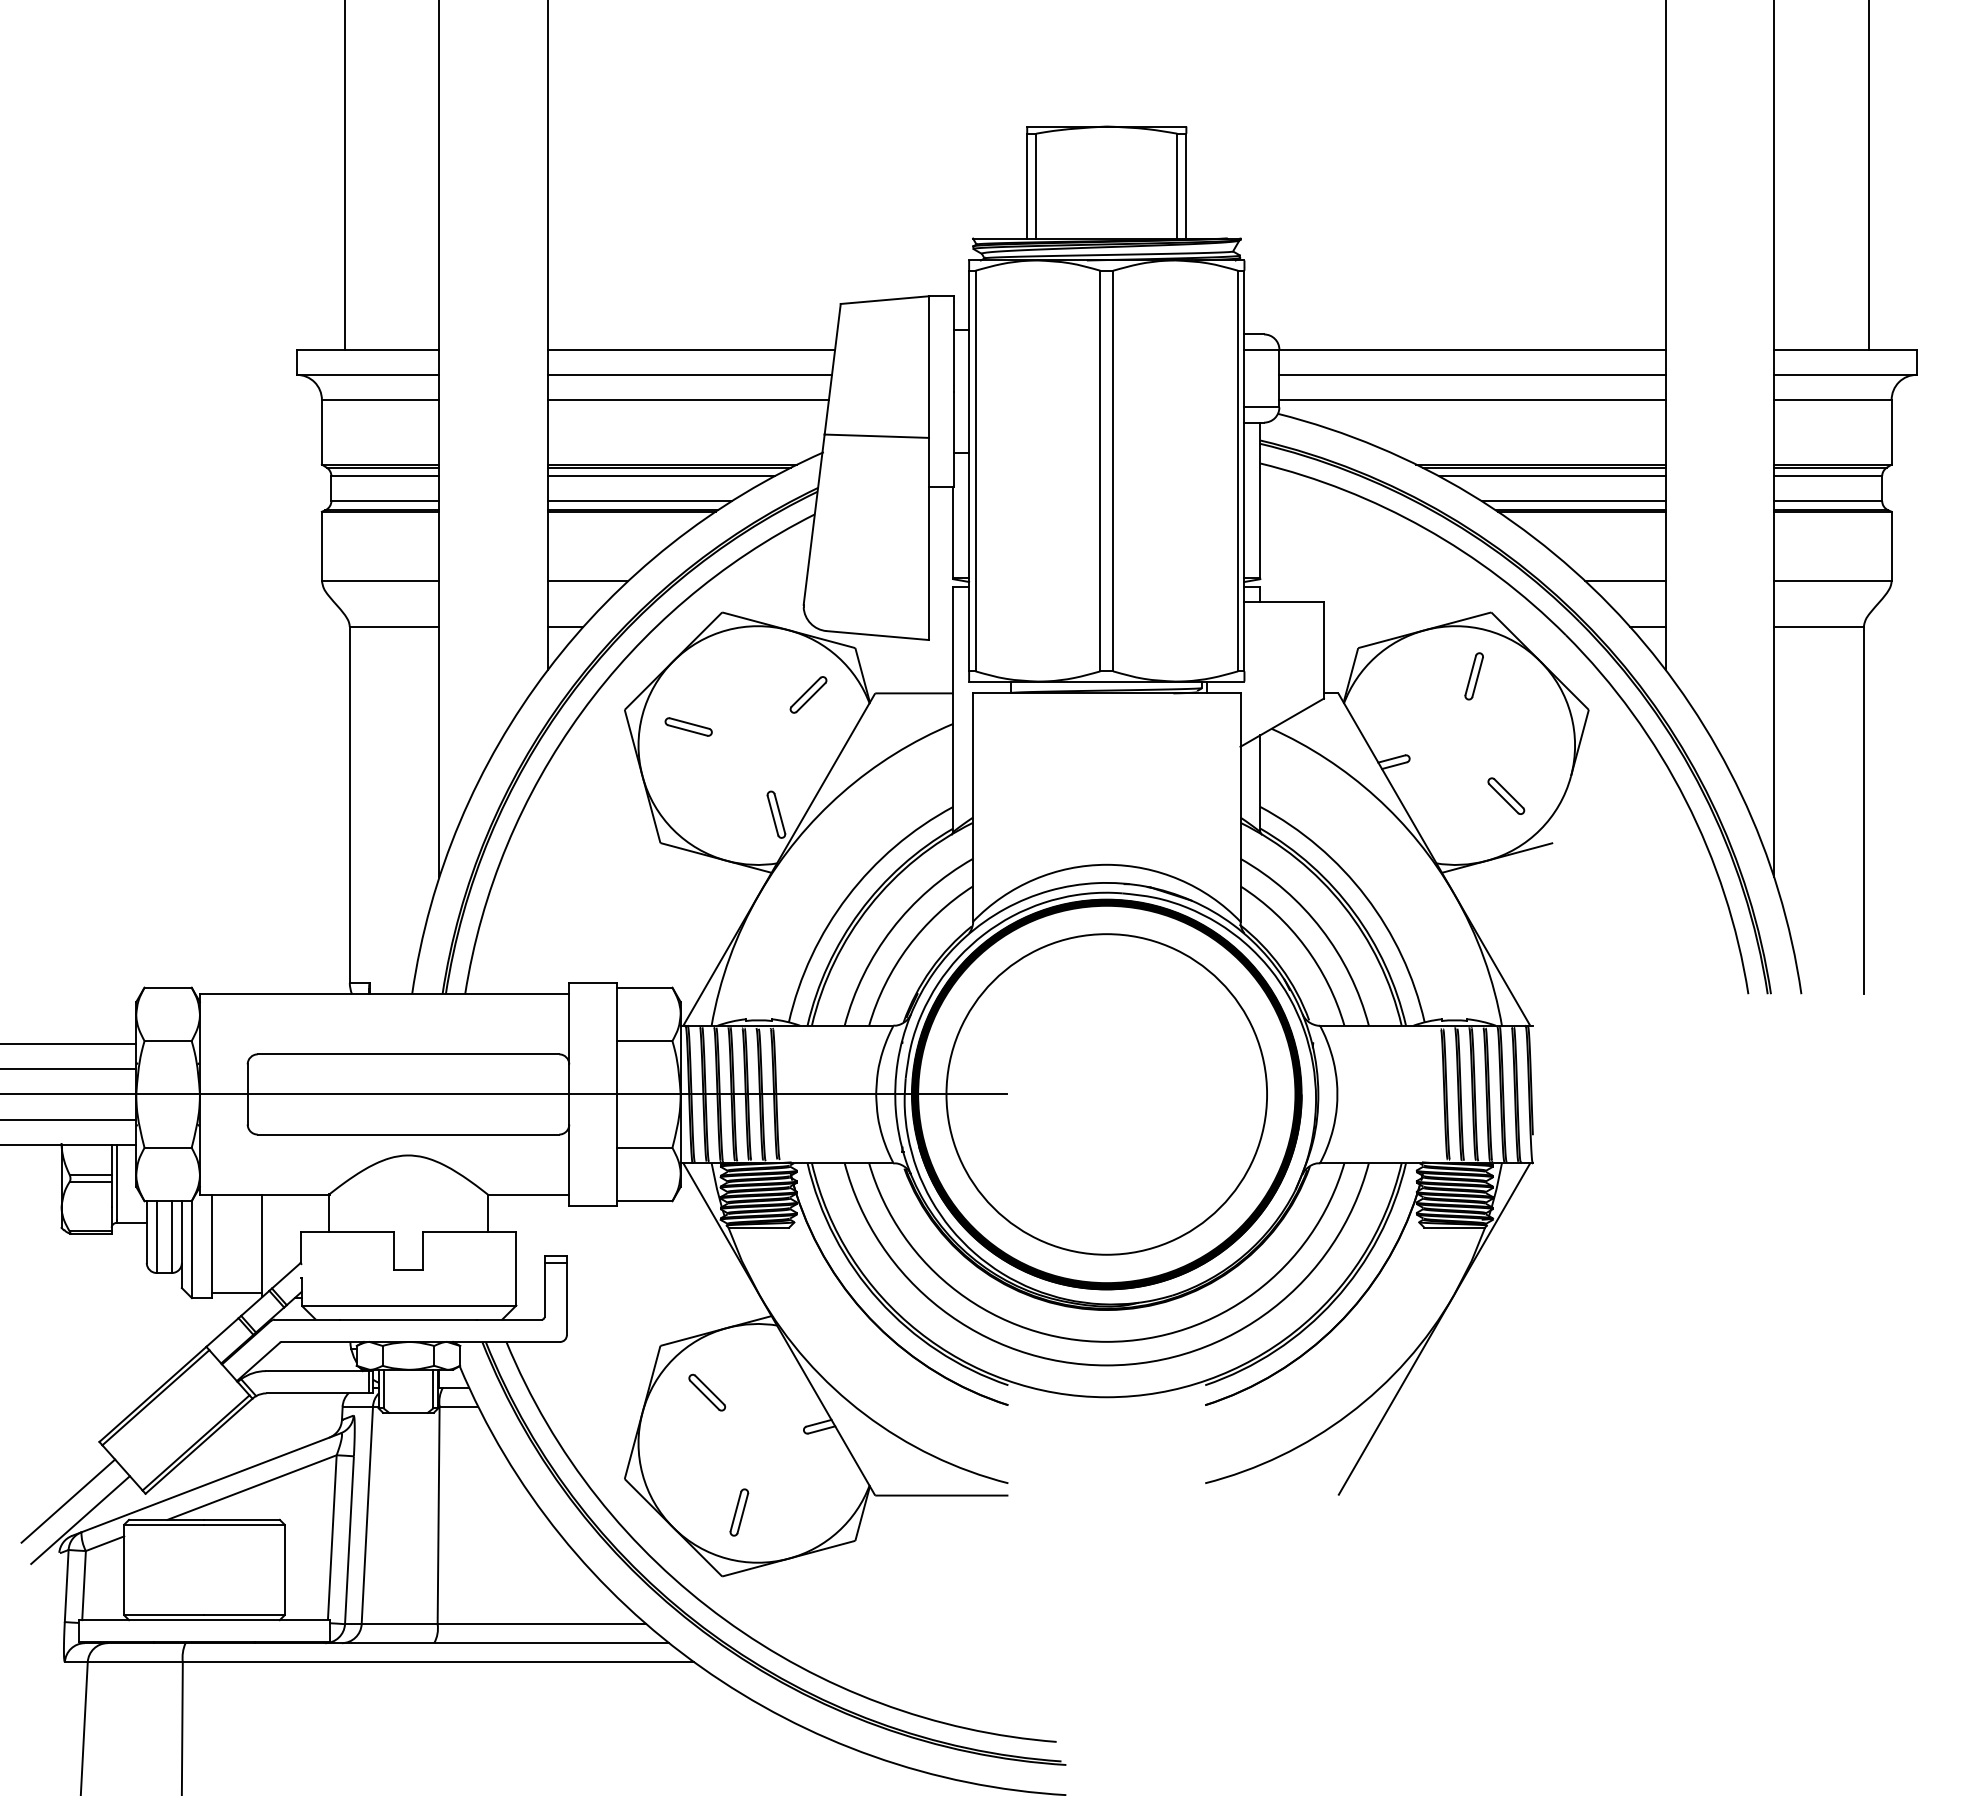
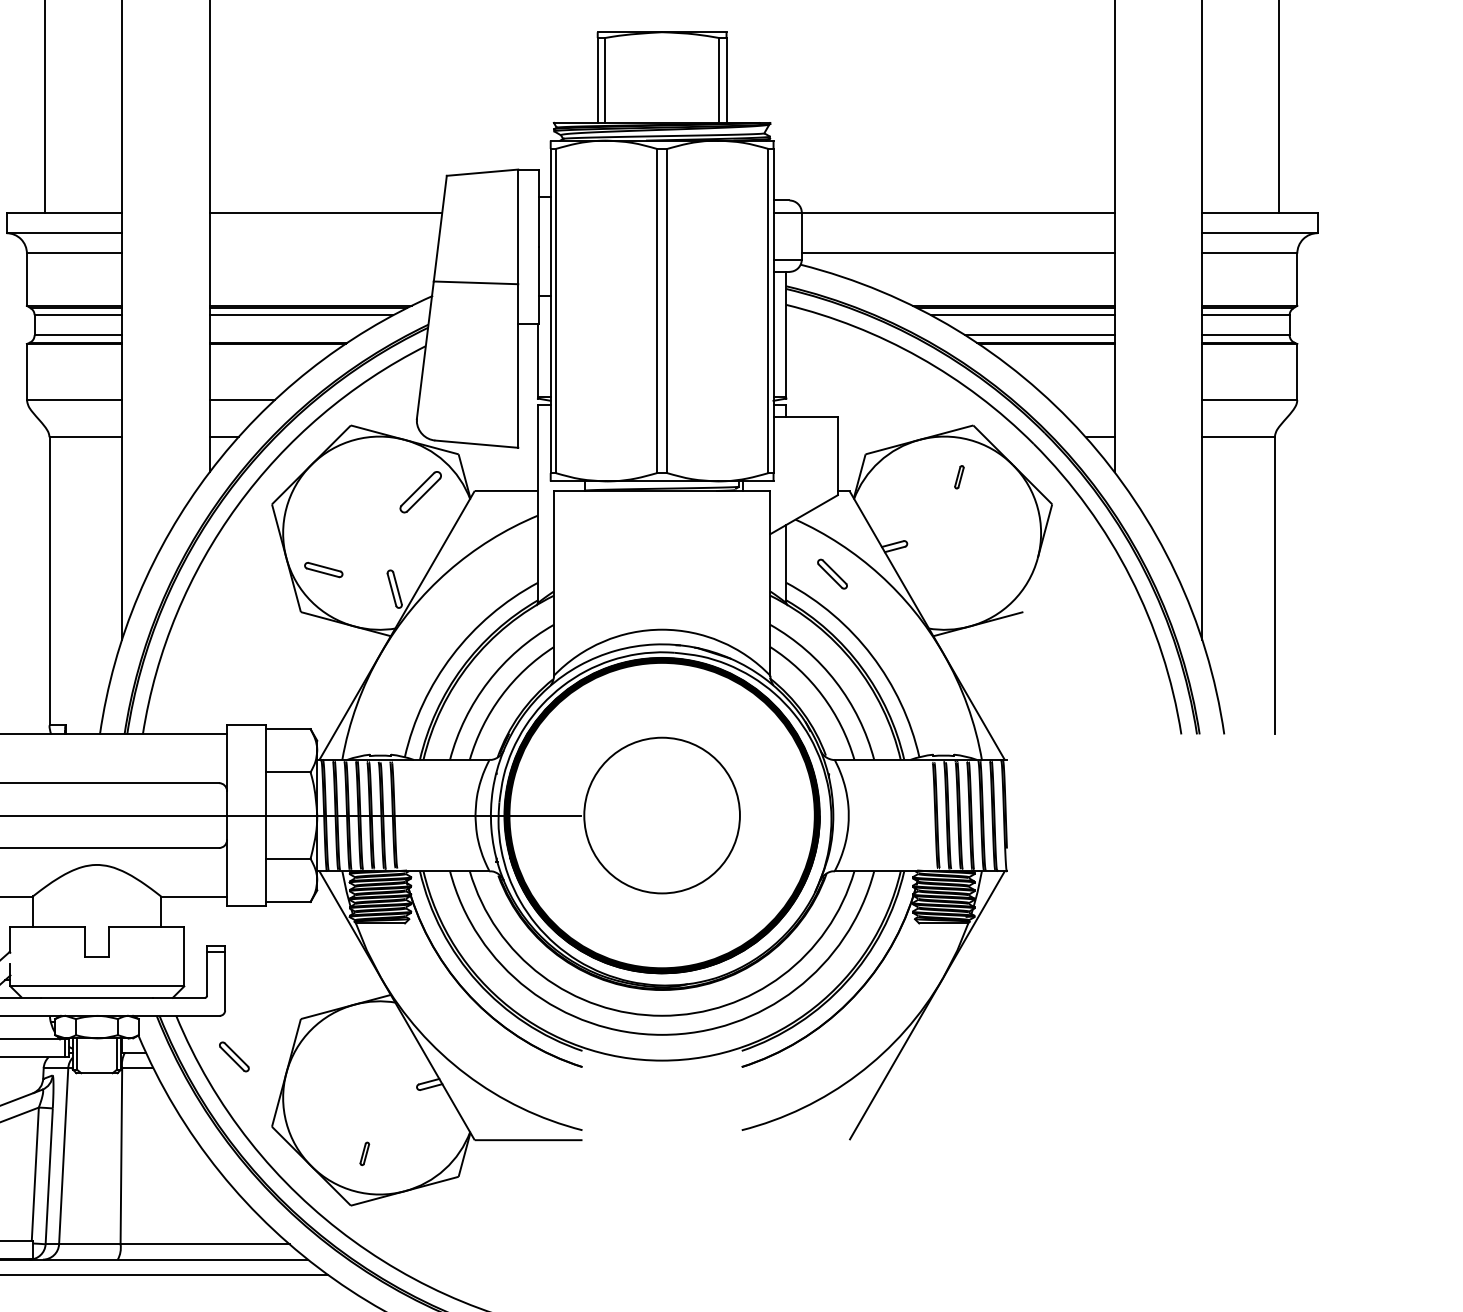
line: (689, 374) -> (324, 232), removed
line: (1472, 374) -> (958, 232), removed
line: (687, 399) -> (322, 253), removed
line: (639, 501) -> (283, 335), removed
line: (1625, 581) -> (1081, 400), removed
part: (1473, 676) -> (958, 477), size x0.6
part: (808, 694) -> (420, 491), size x1.4
part: (688, 726) -> (323, 569), moved
part: (1506, 795) -> (832, 573), moved
circle: (1106, 1094) -> (661, 815), size x0.6
part: (706, 1392) -> (233, 1056), moved
part: (739, 1512) -> (364, 1153), size x0.6

